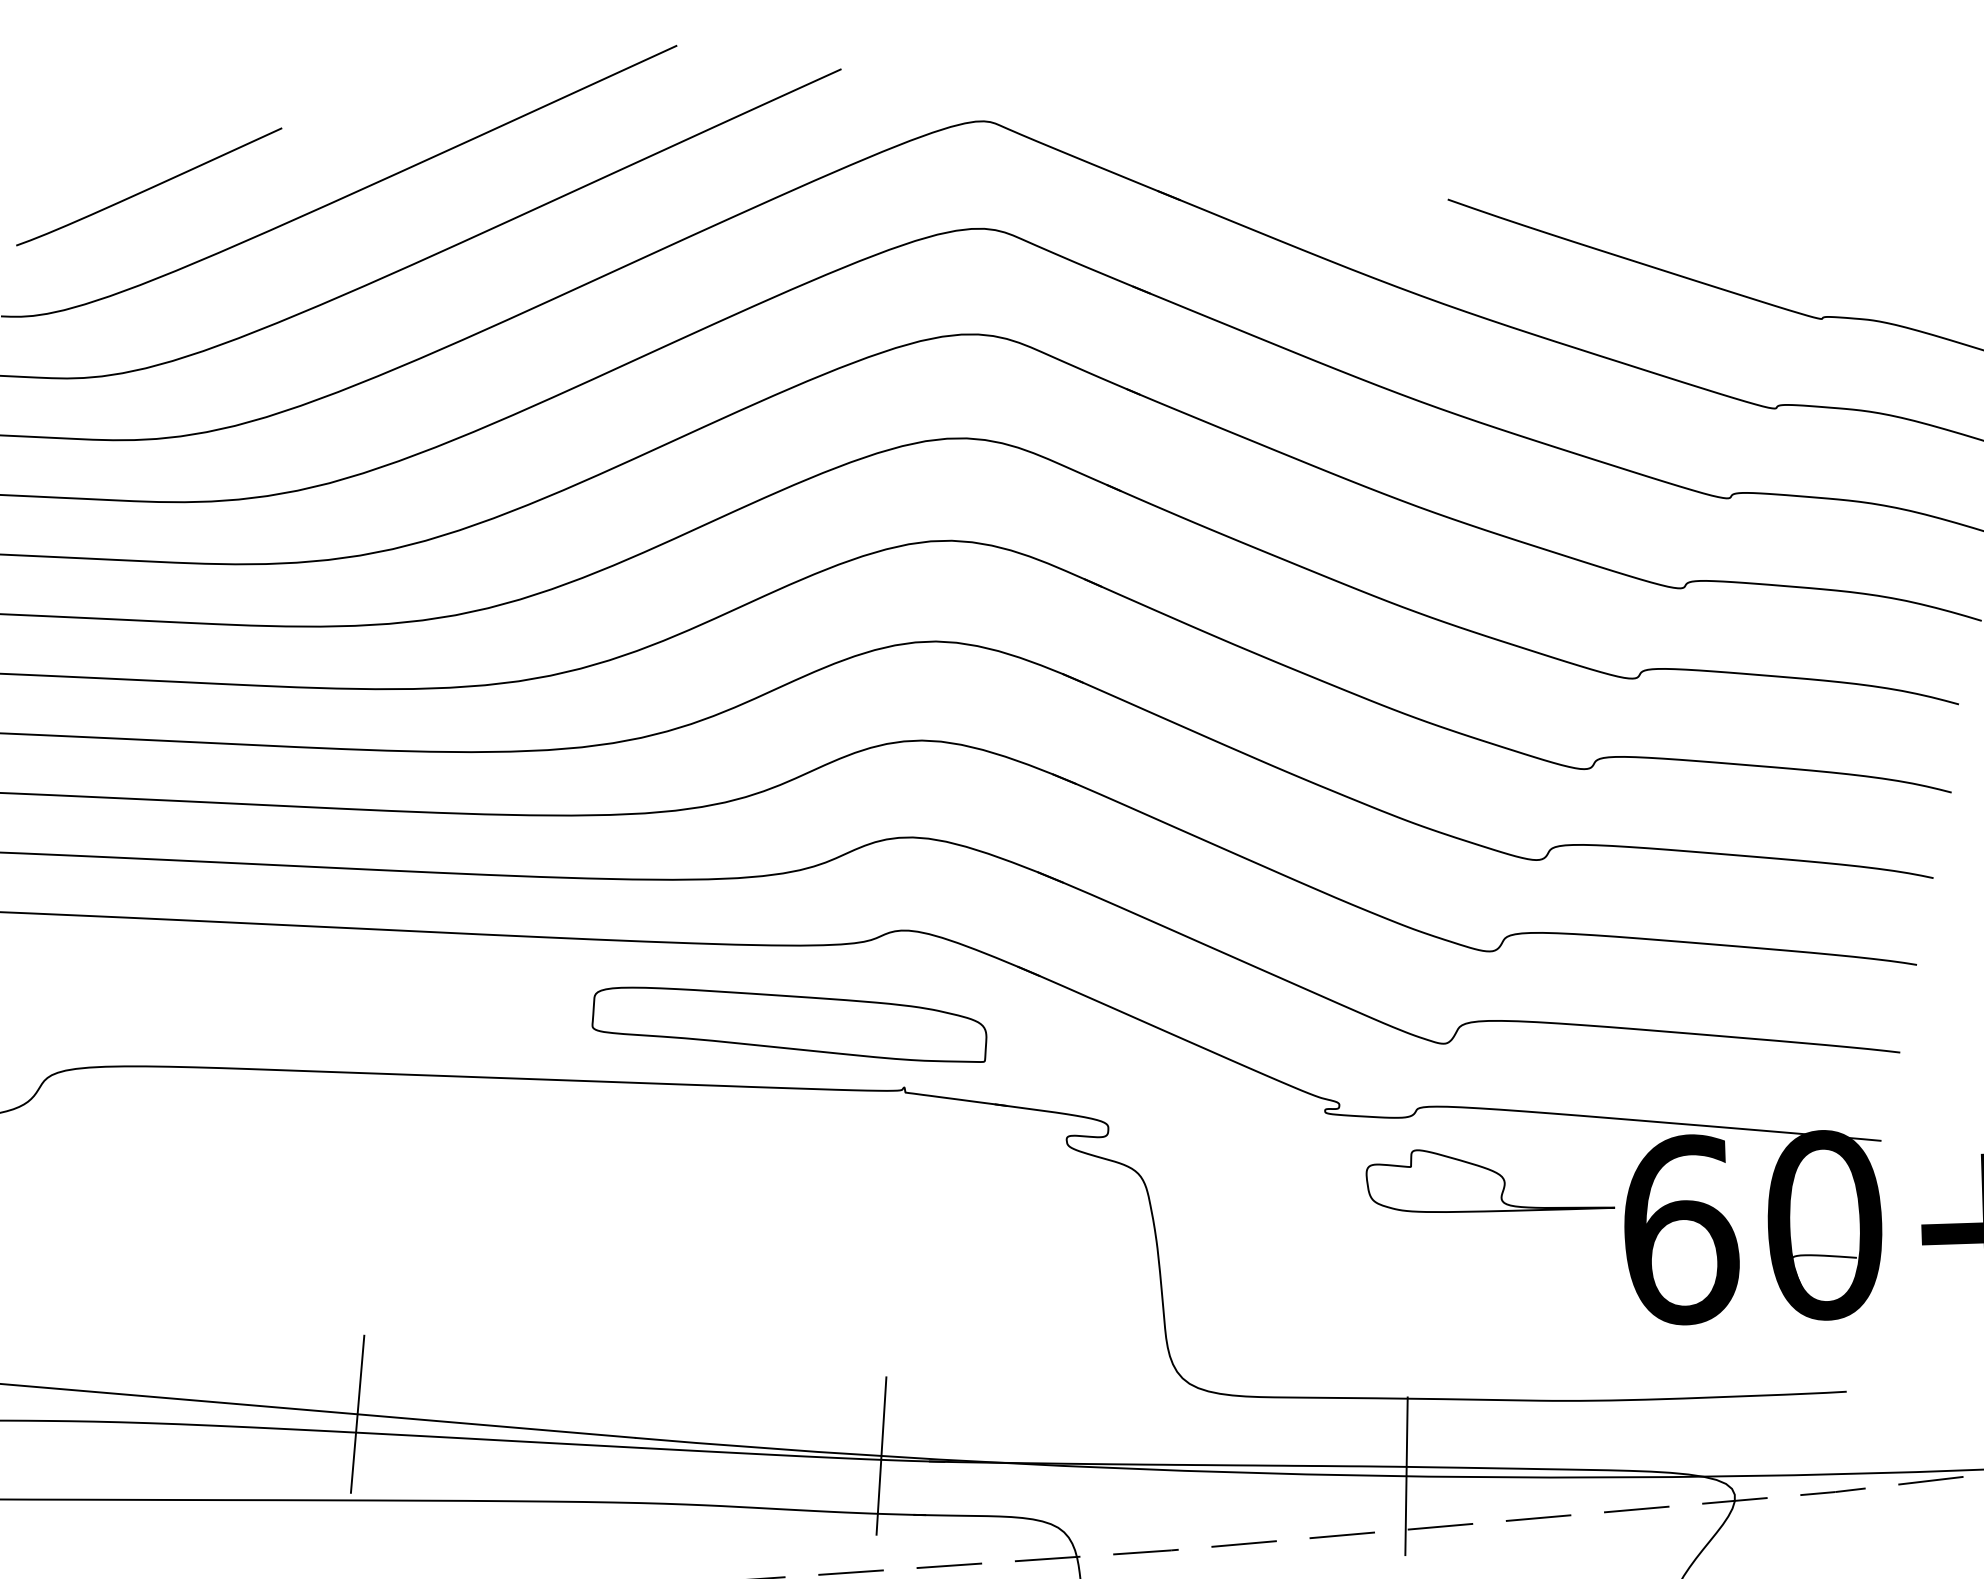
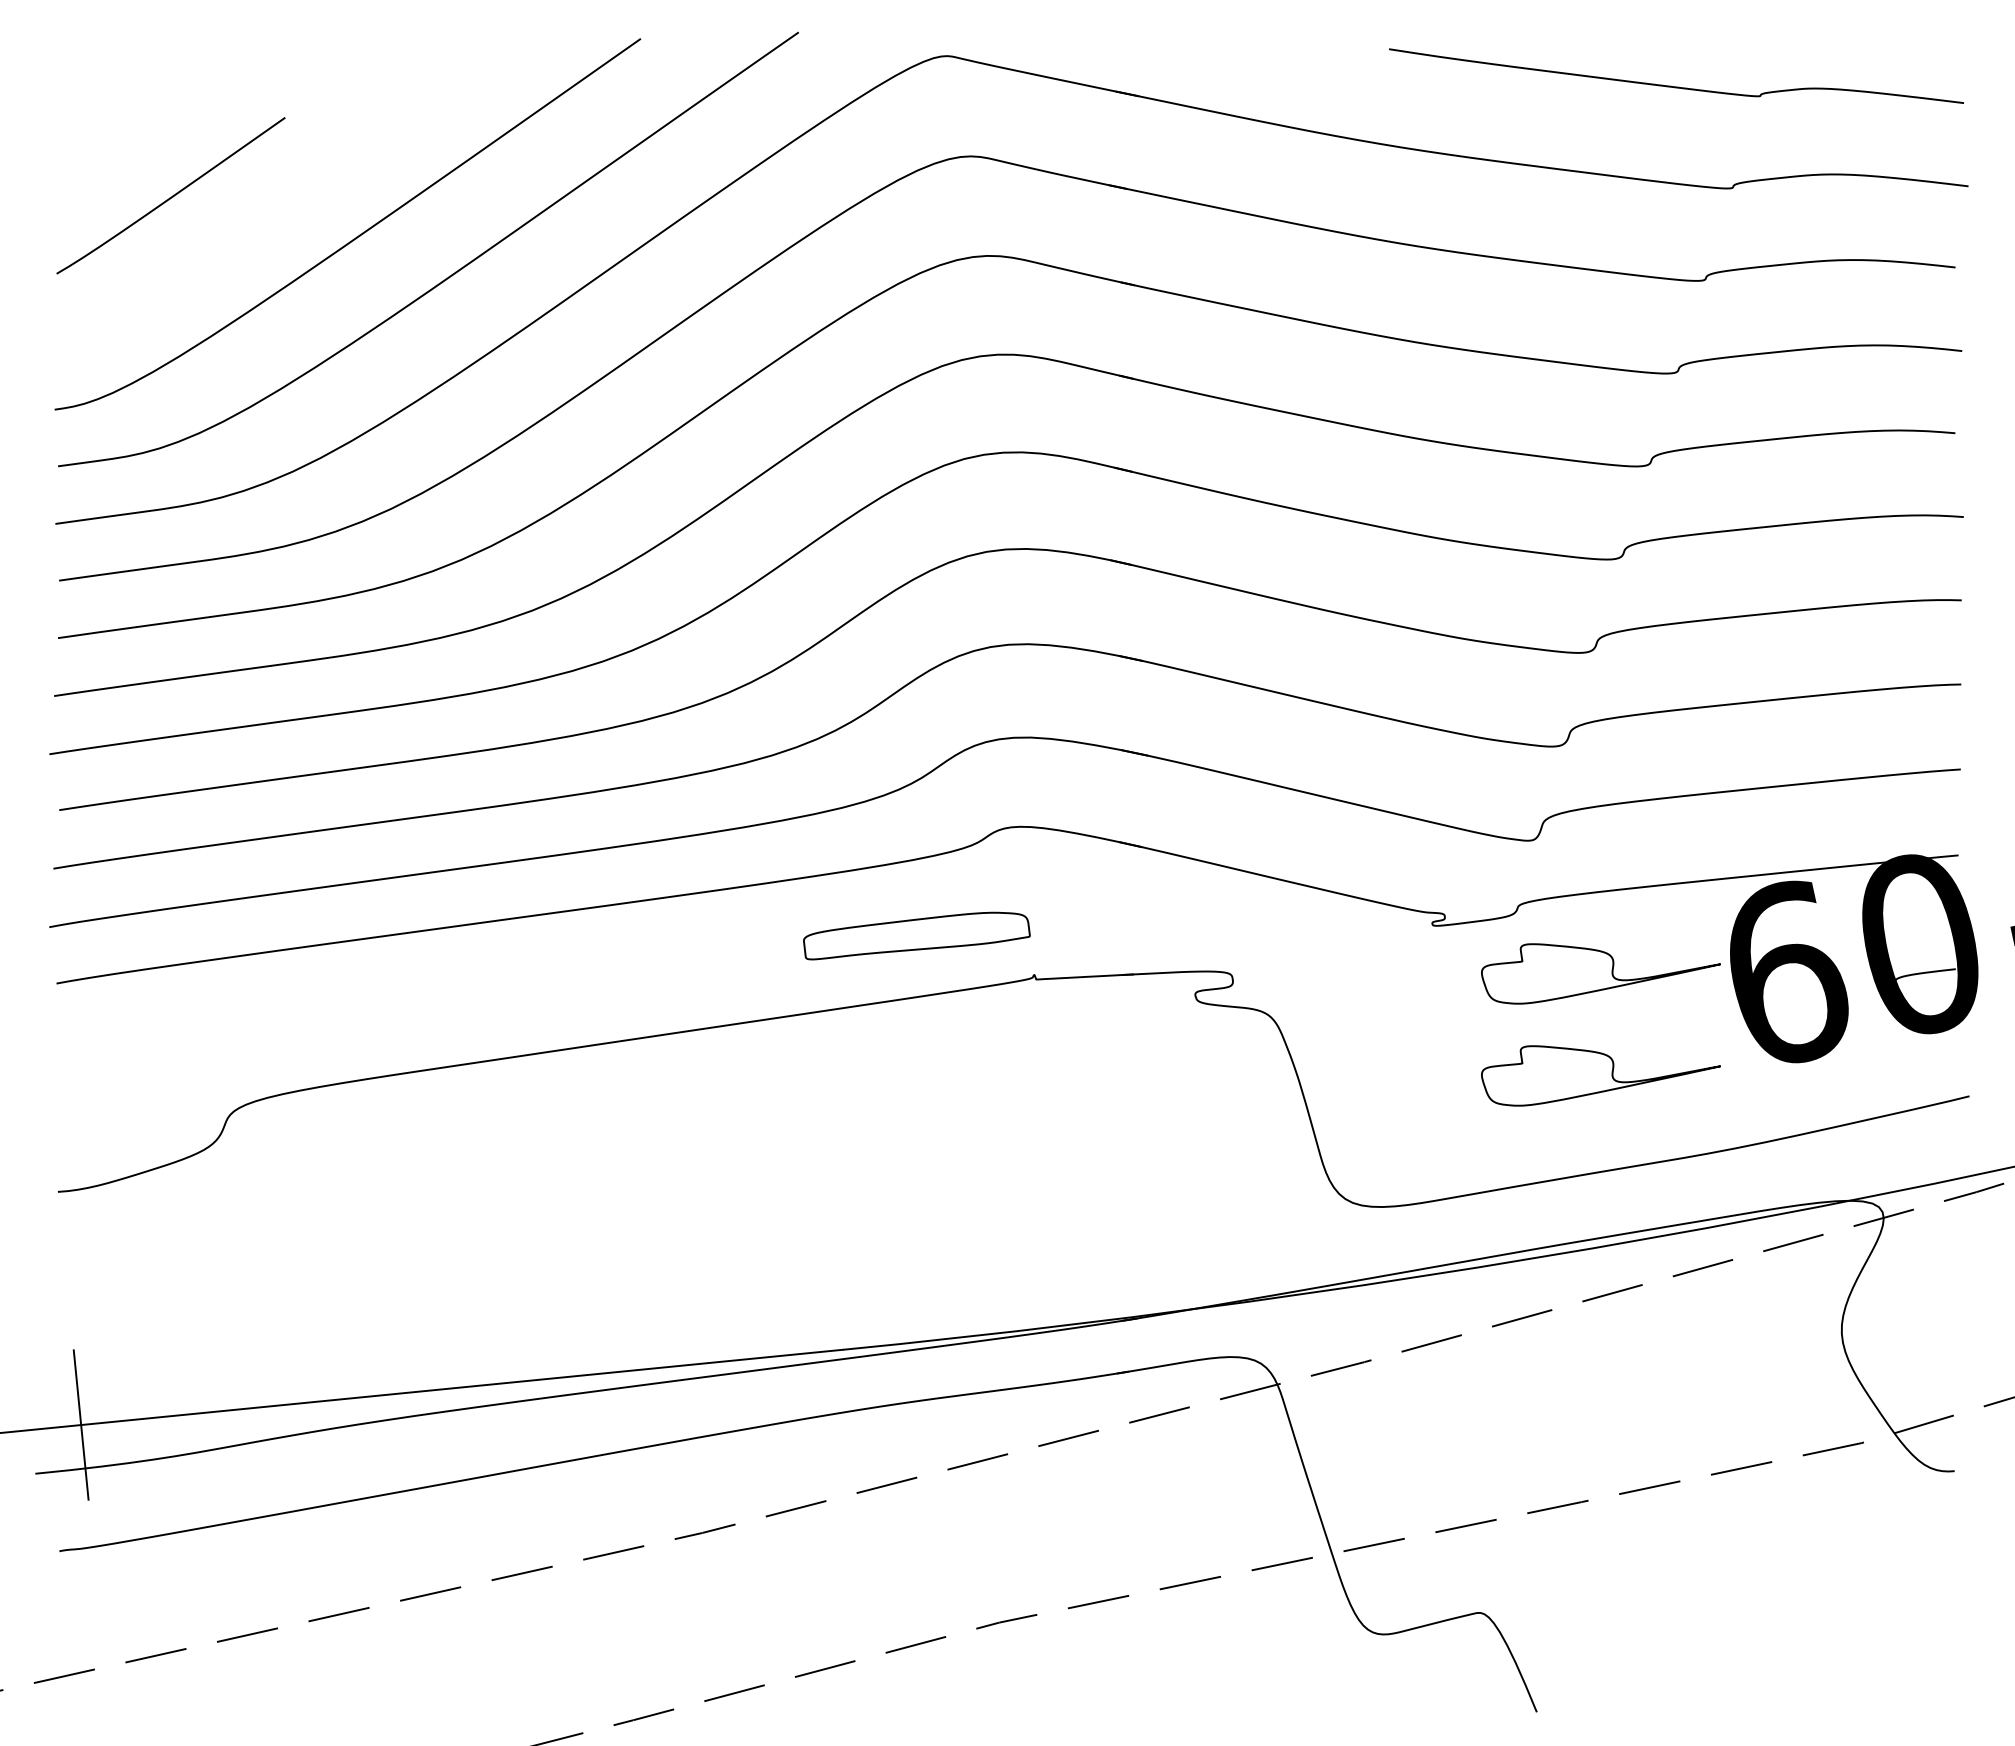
curve: (149, 187) -> (171, 196), moved
part: (790, 1024) -> (916, 935), size x0.6
part: (1469, 1299) -> (1600, 1075), added
line: (357, 1413) -> (578, 1375), removed
line: (881, 1455) -> (1076, 1323), removed
line: (1406, 1475) -> (1571, 1251), removed

